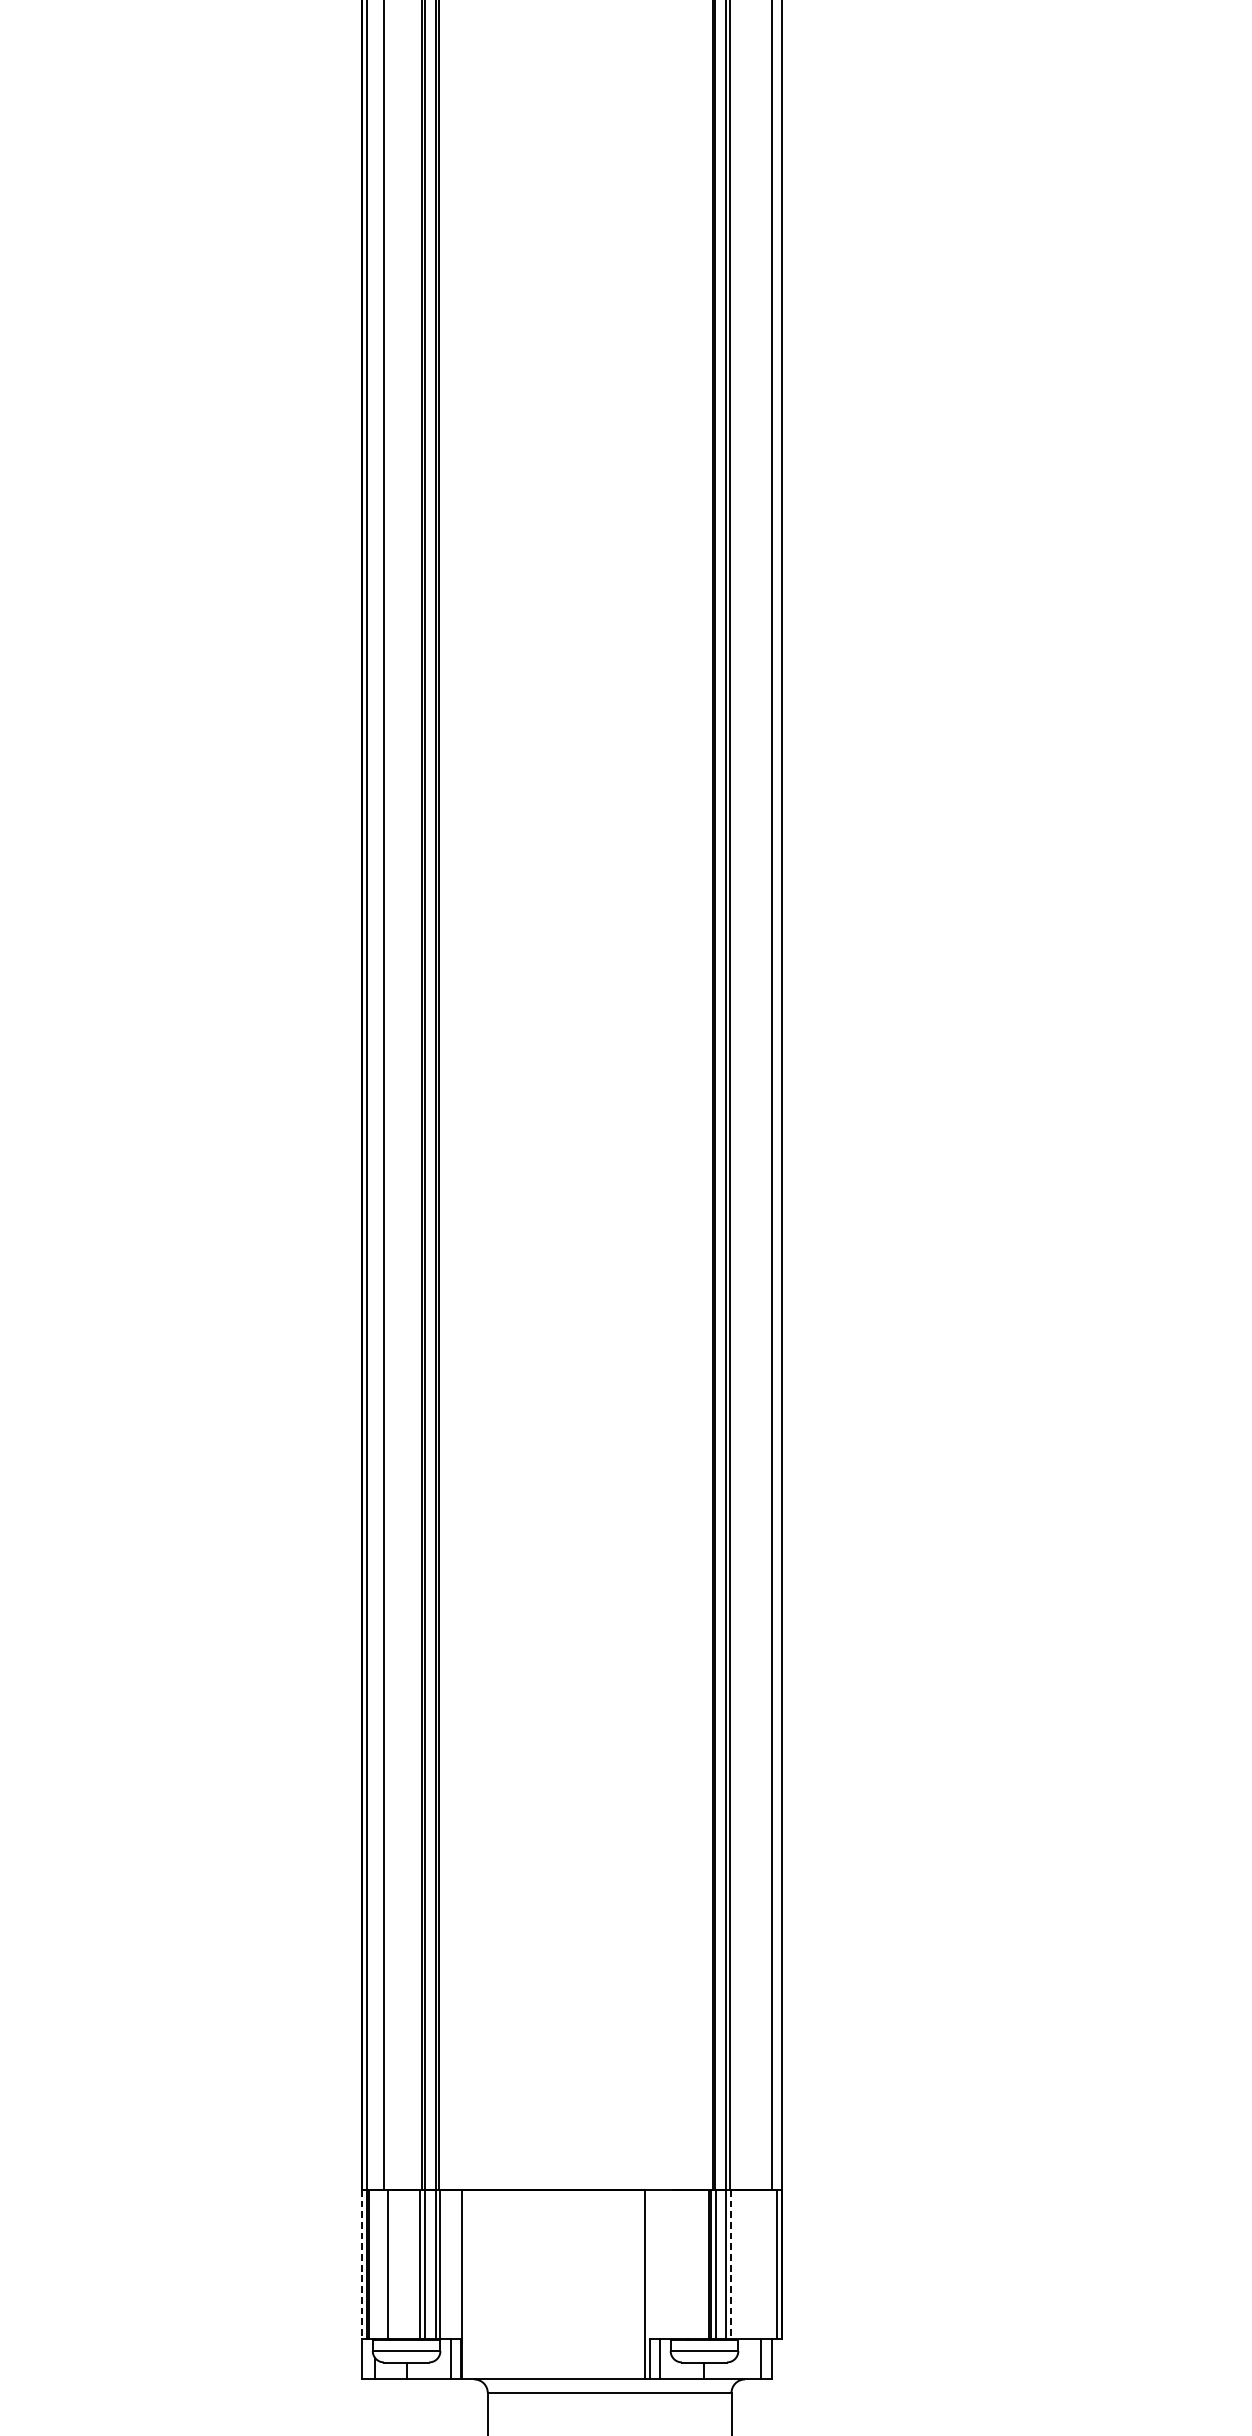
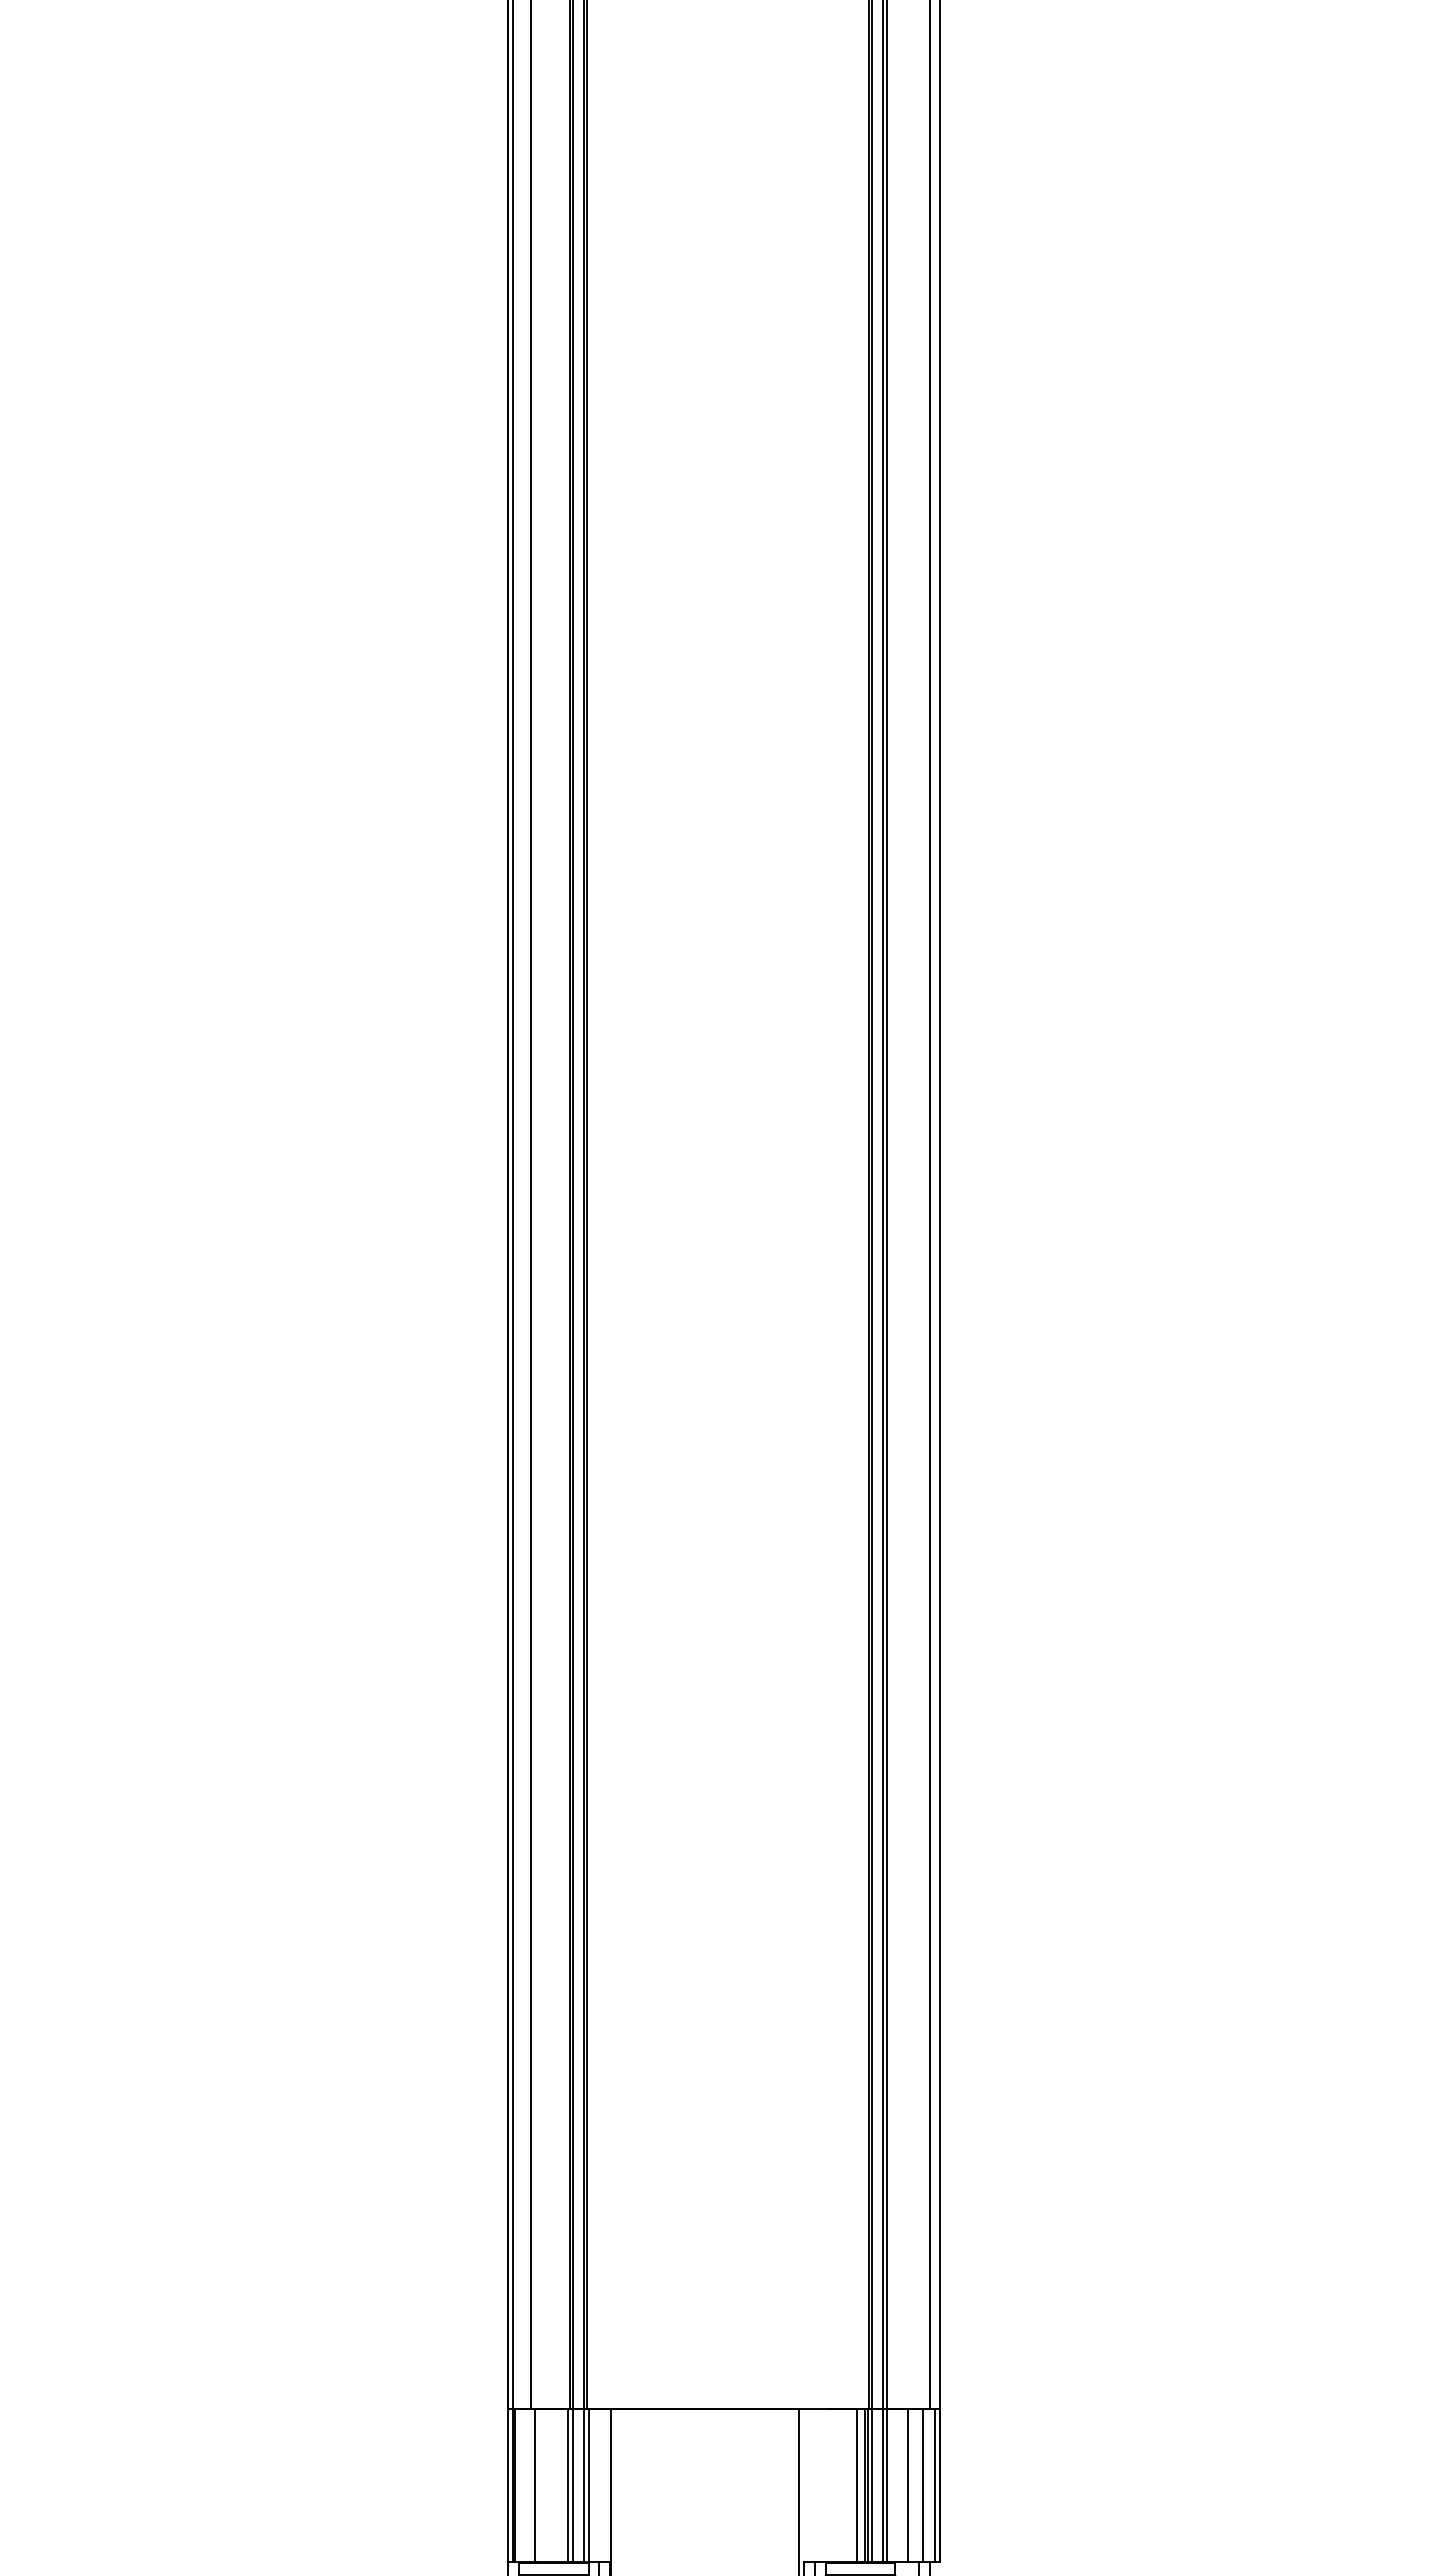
line: (362, 2264) -> (508, 2485), dashed -> solid
line: (700, 2264) -> (856, 2485), added
line: (730, 2264) -> (887, 2485), dashed -> solid
line: (751, 2264) -> (908, 2485), added
line: (765, 2264) -> (923, 2485), added

